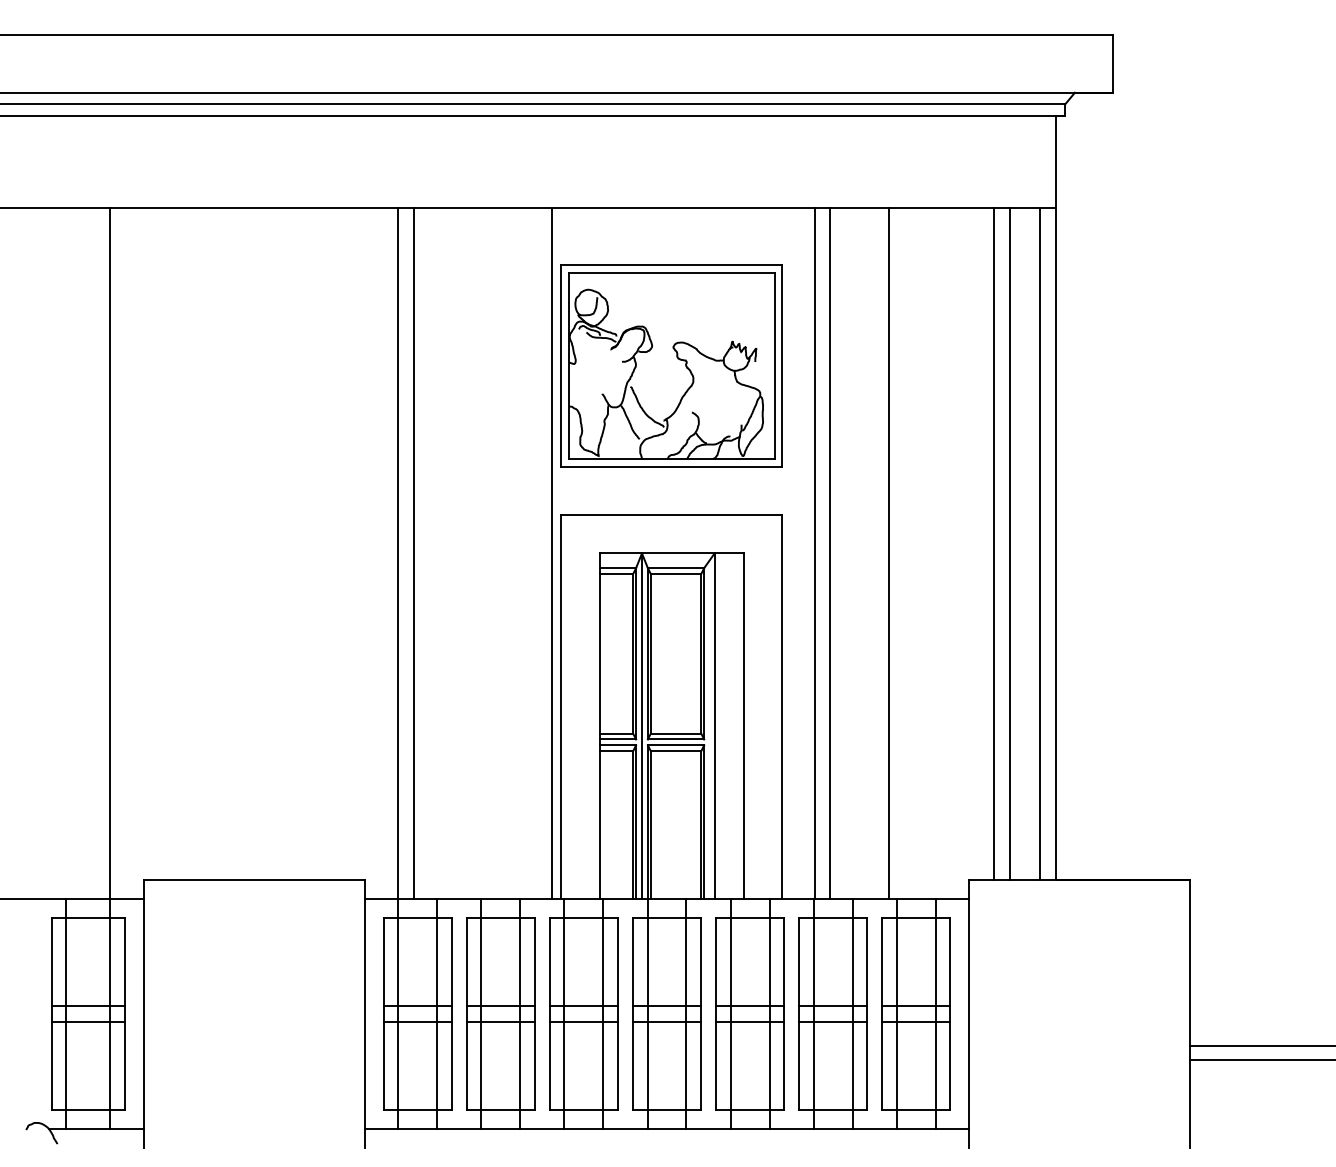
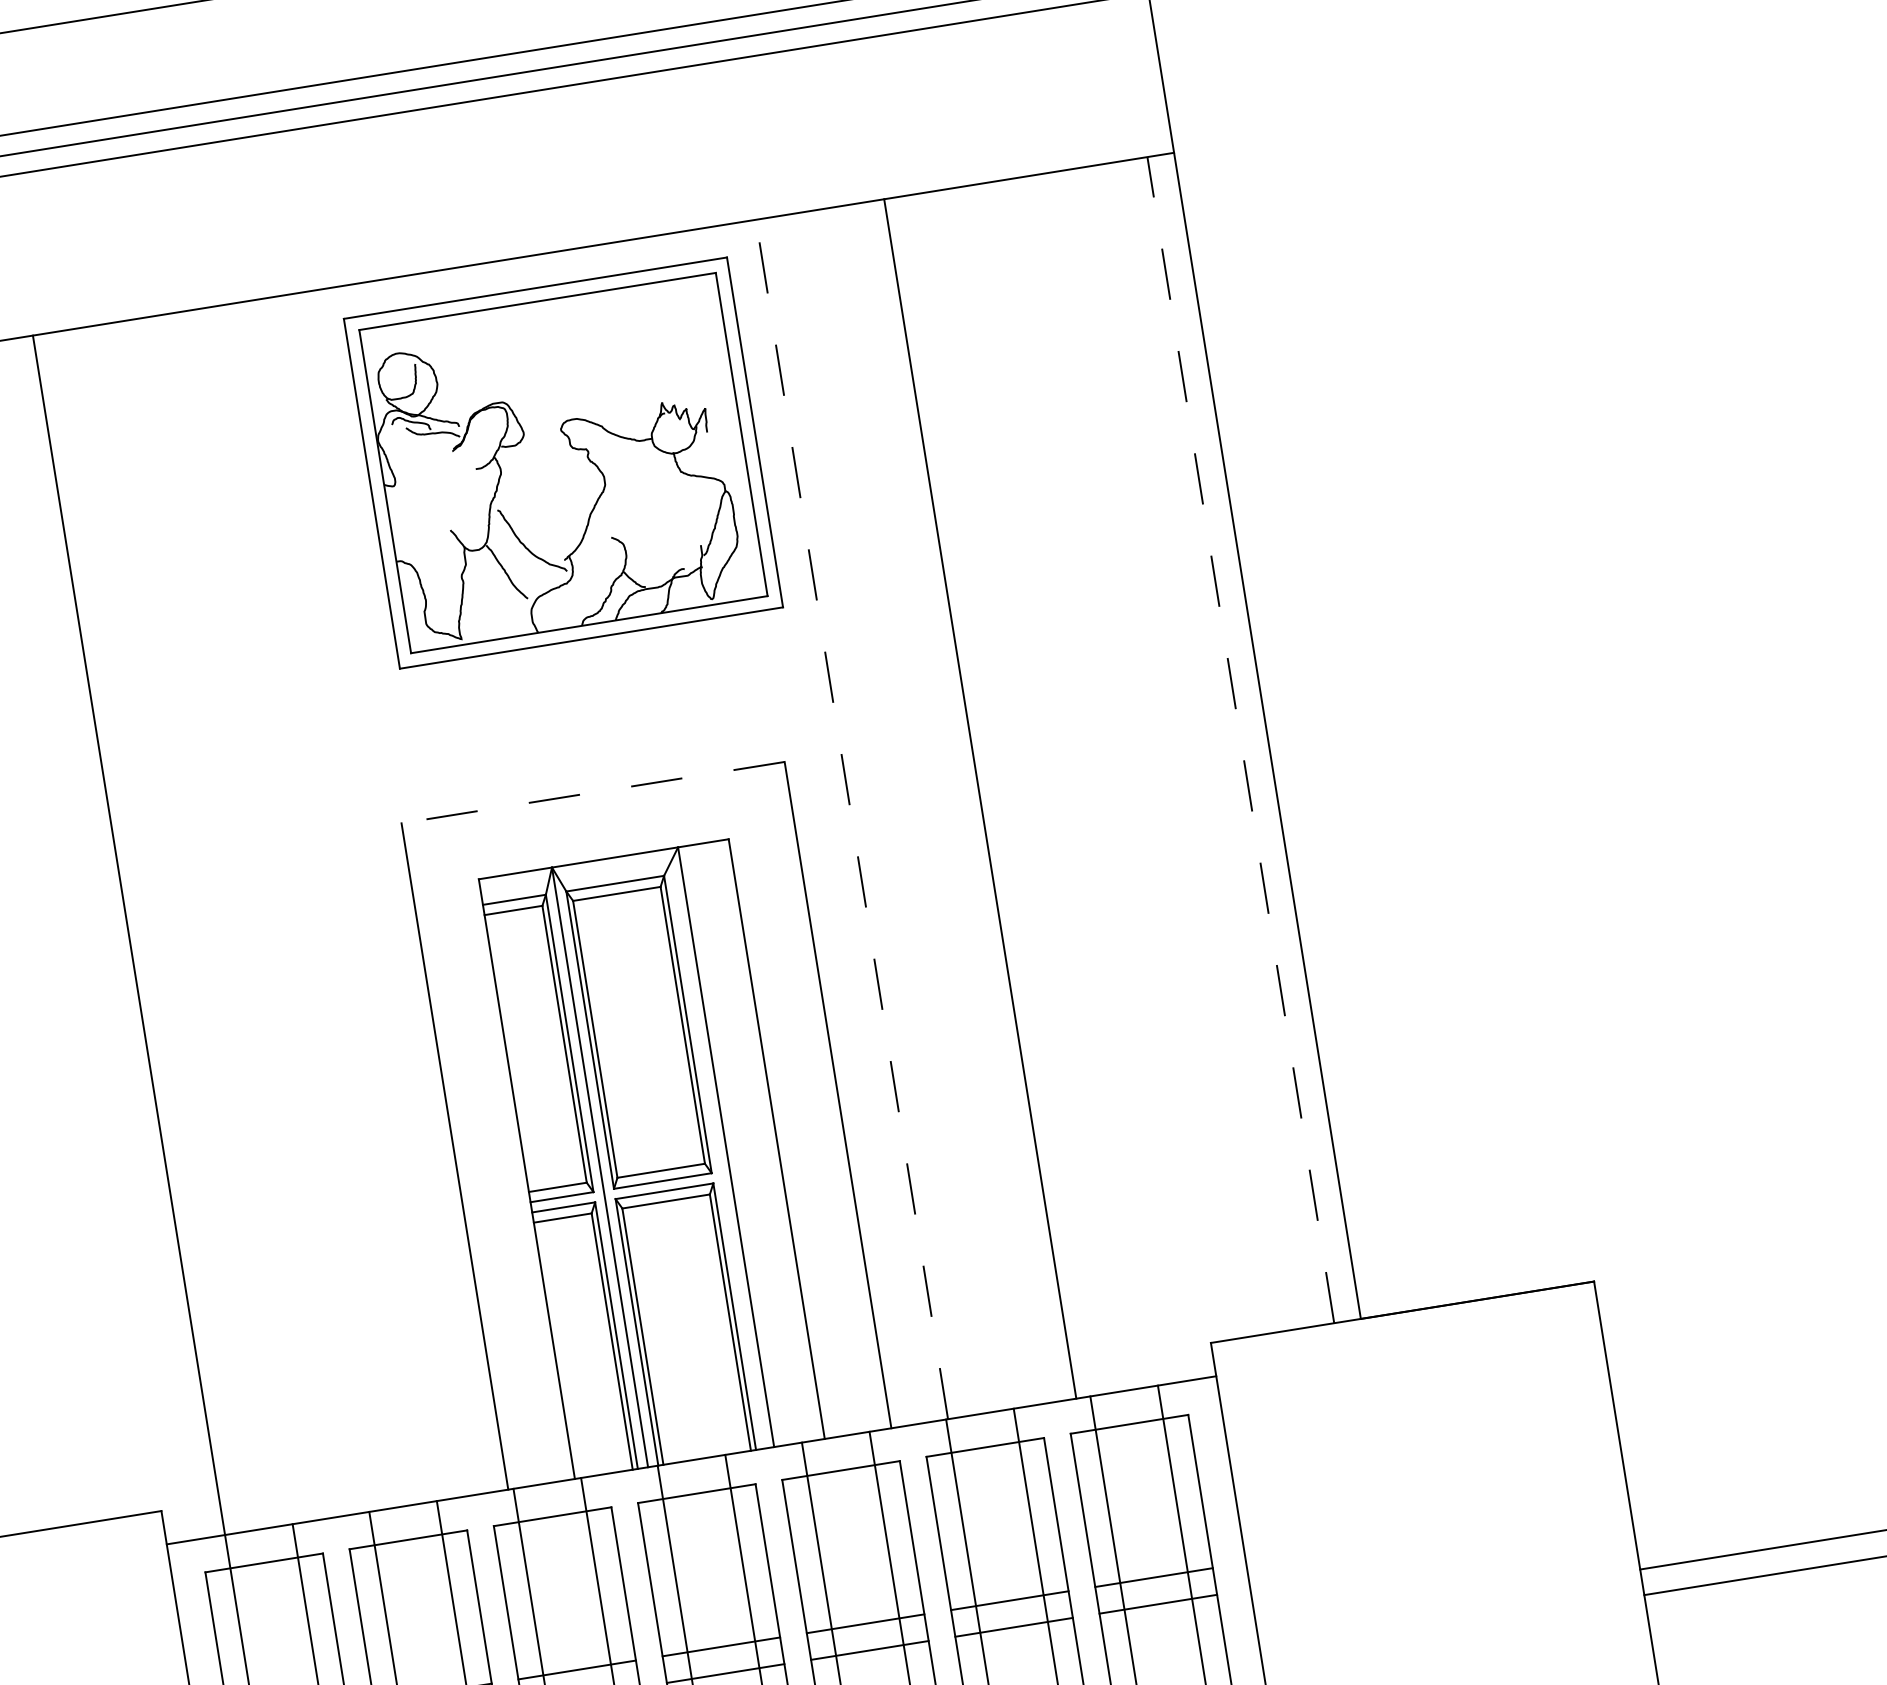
part: (671, 365) -> (562, 461), moved
line: (671, 515) -> (592, 793), solid -> dashed
line: (994, 543) -> (1161, 752), removed
line: (1009, 543) -> (1187, 748), removed
line: (1040, 543) -> (1240, 739), solid -> dashed
line: (413, 552) -> (155, 929), removed
line: (551, 552) -> (394, 891), removed
line: (830, 552) -> (878, 813), removed
line: (814, 553) -> (851, 819), solid -> dashed

